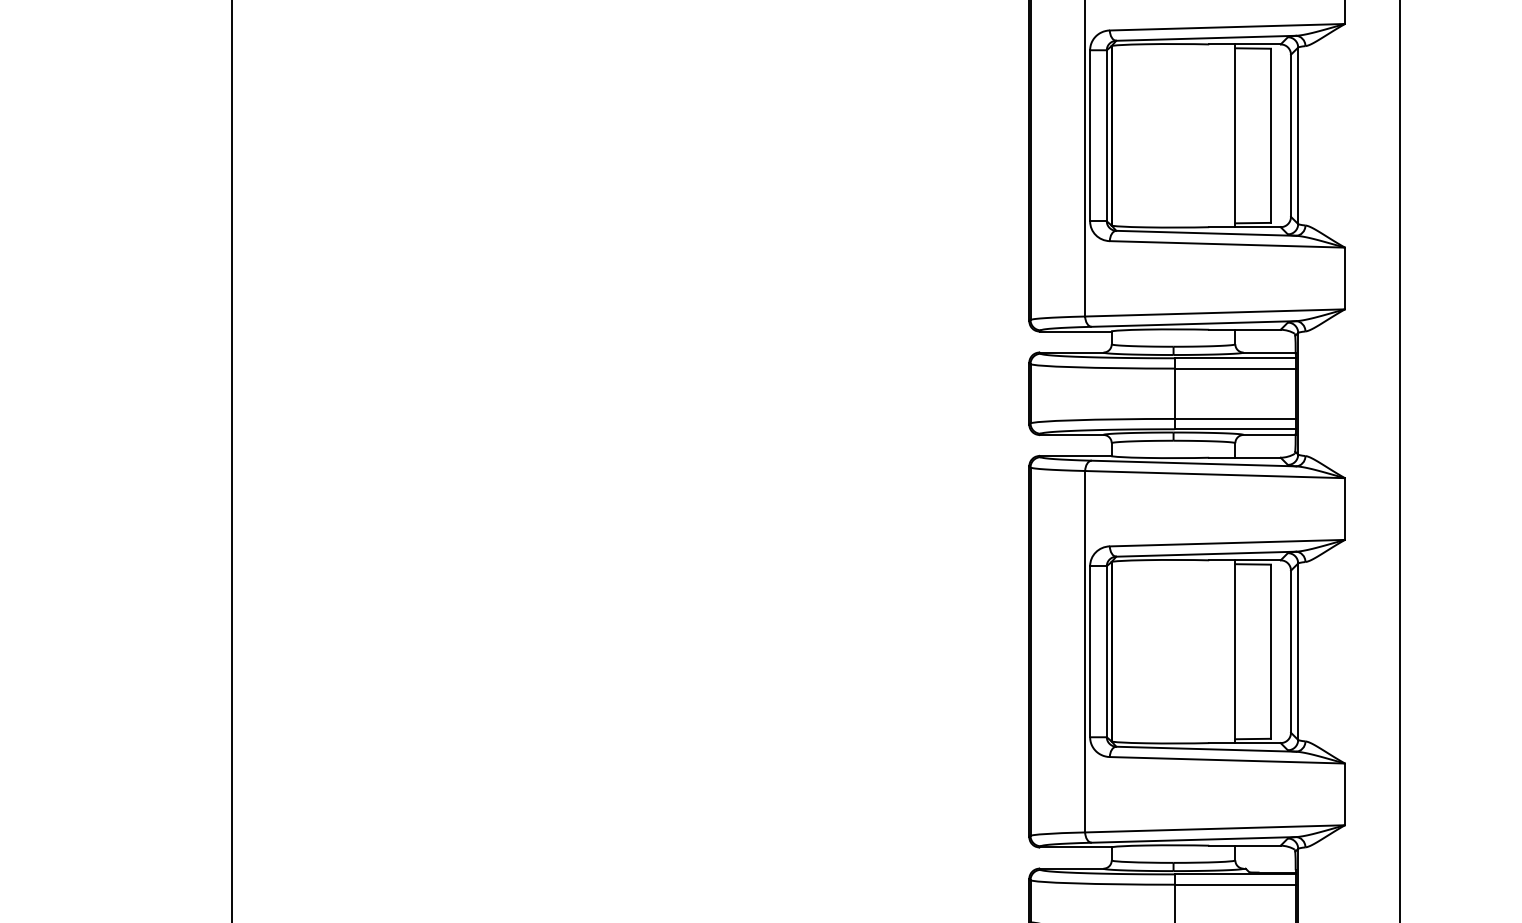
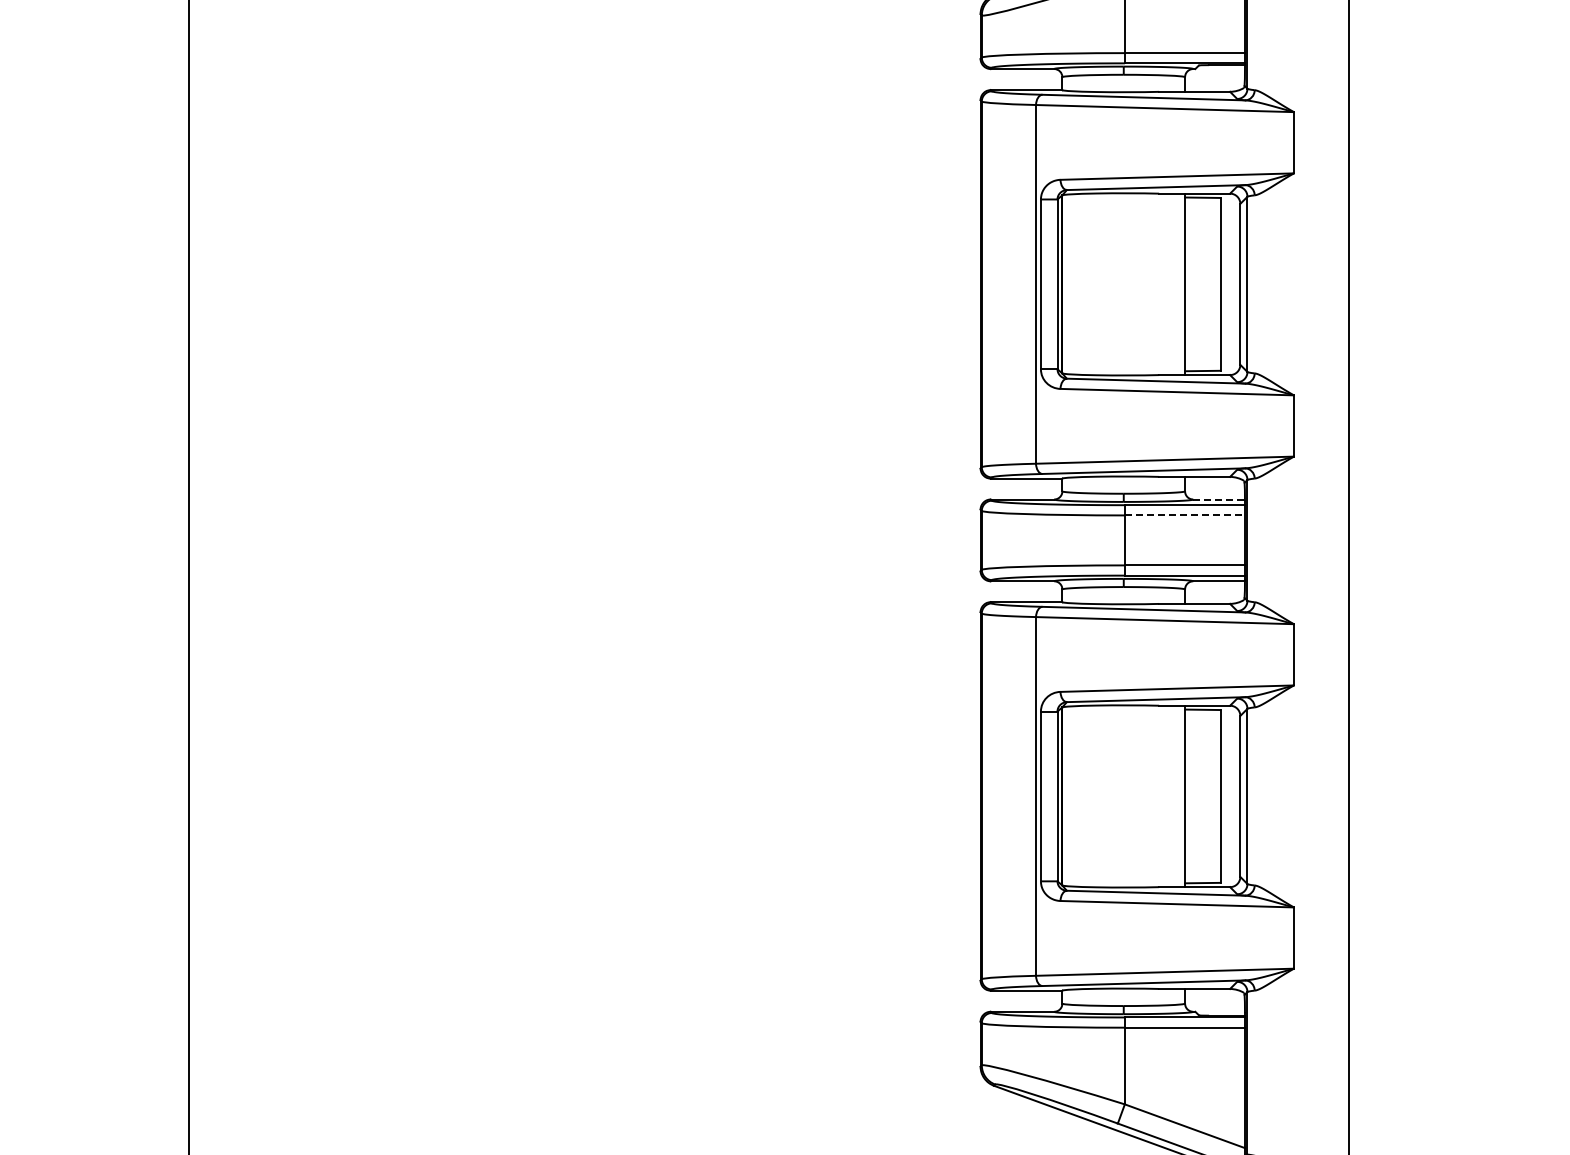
line: (1270, 352) -> (1219, 499), solid -> dashed
line: (1235, 368) -> (1185, 515), solid -> dashed

